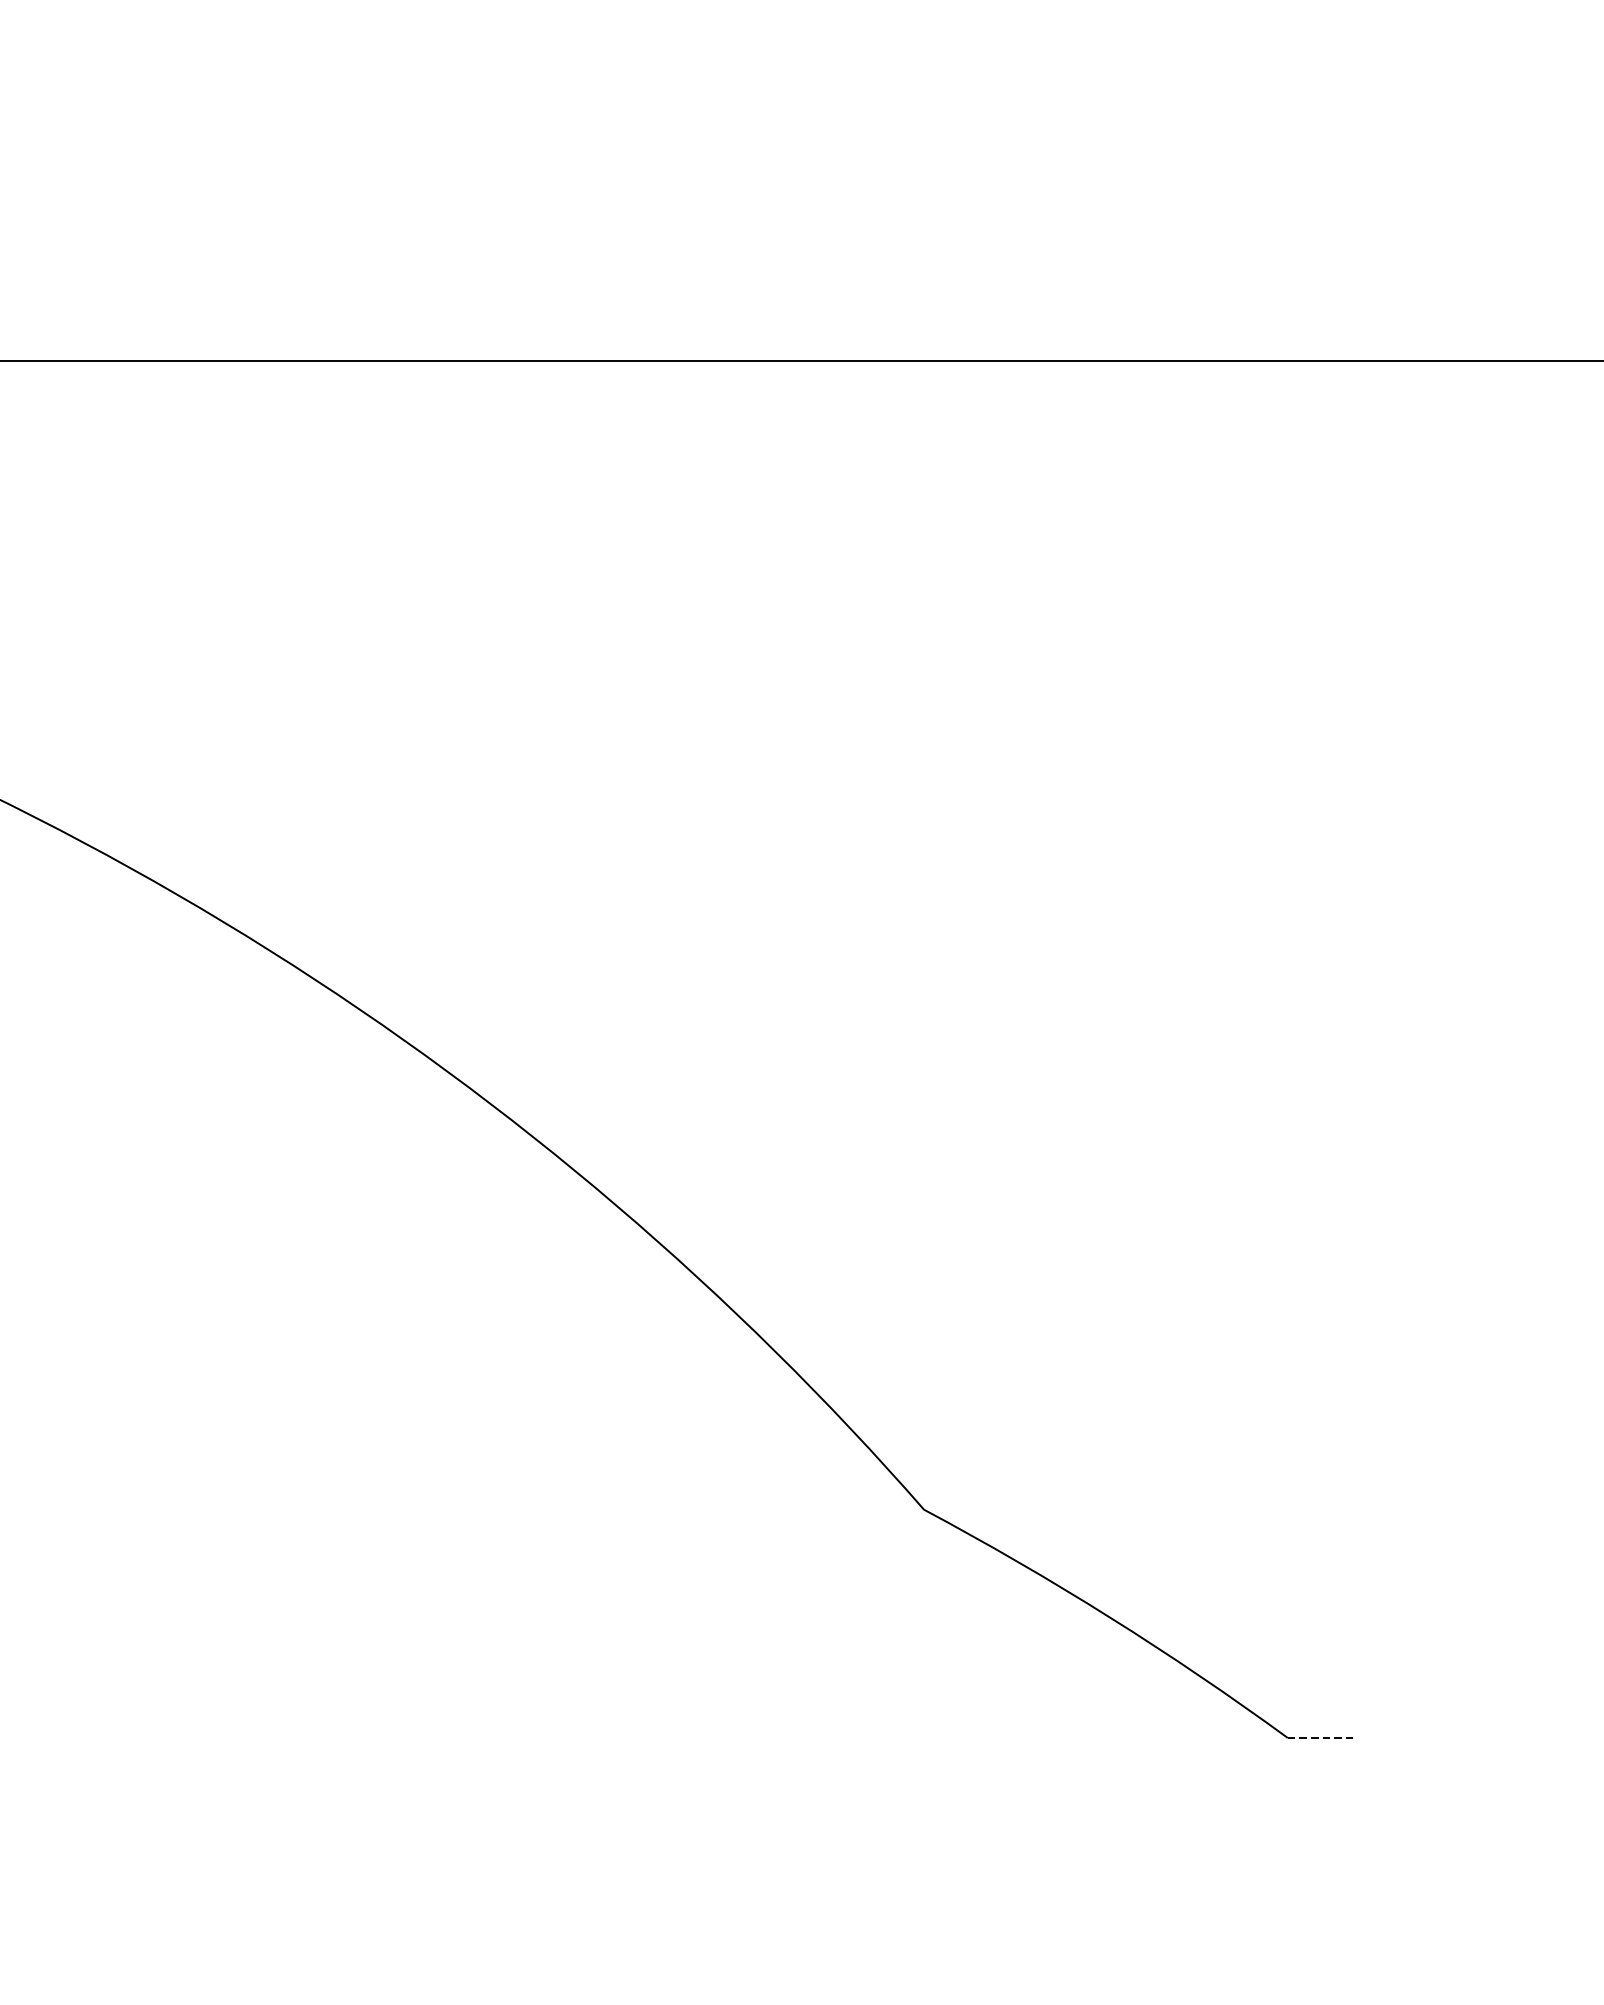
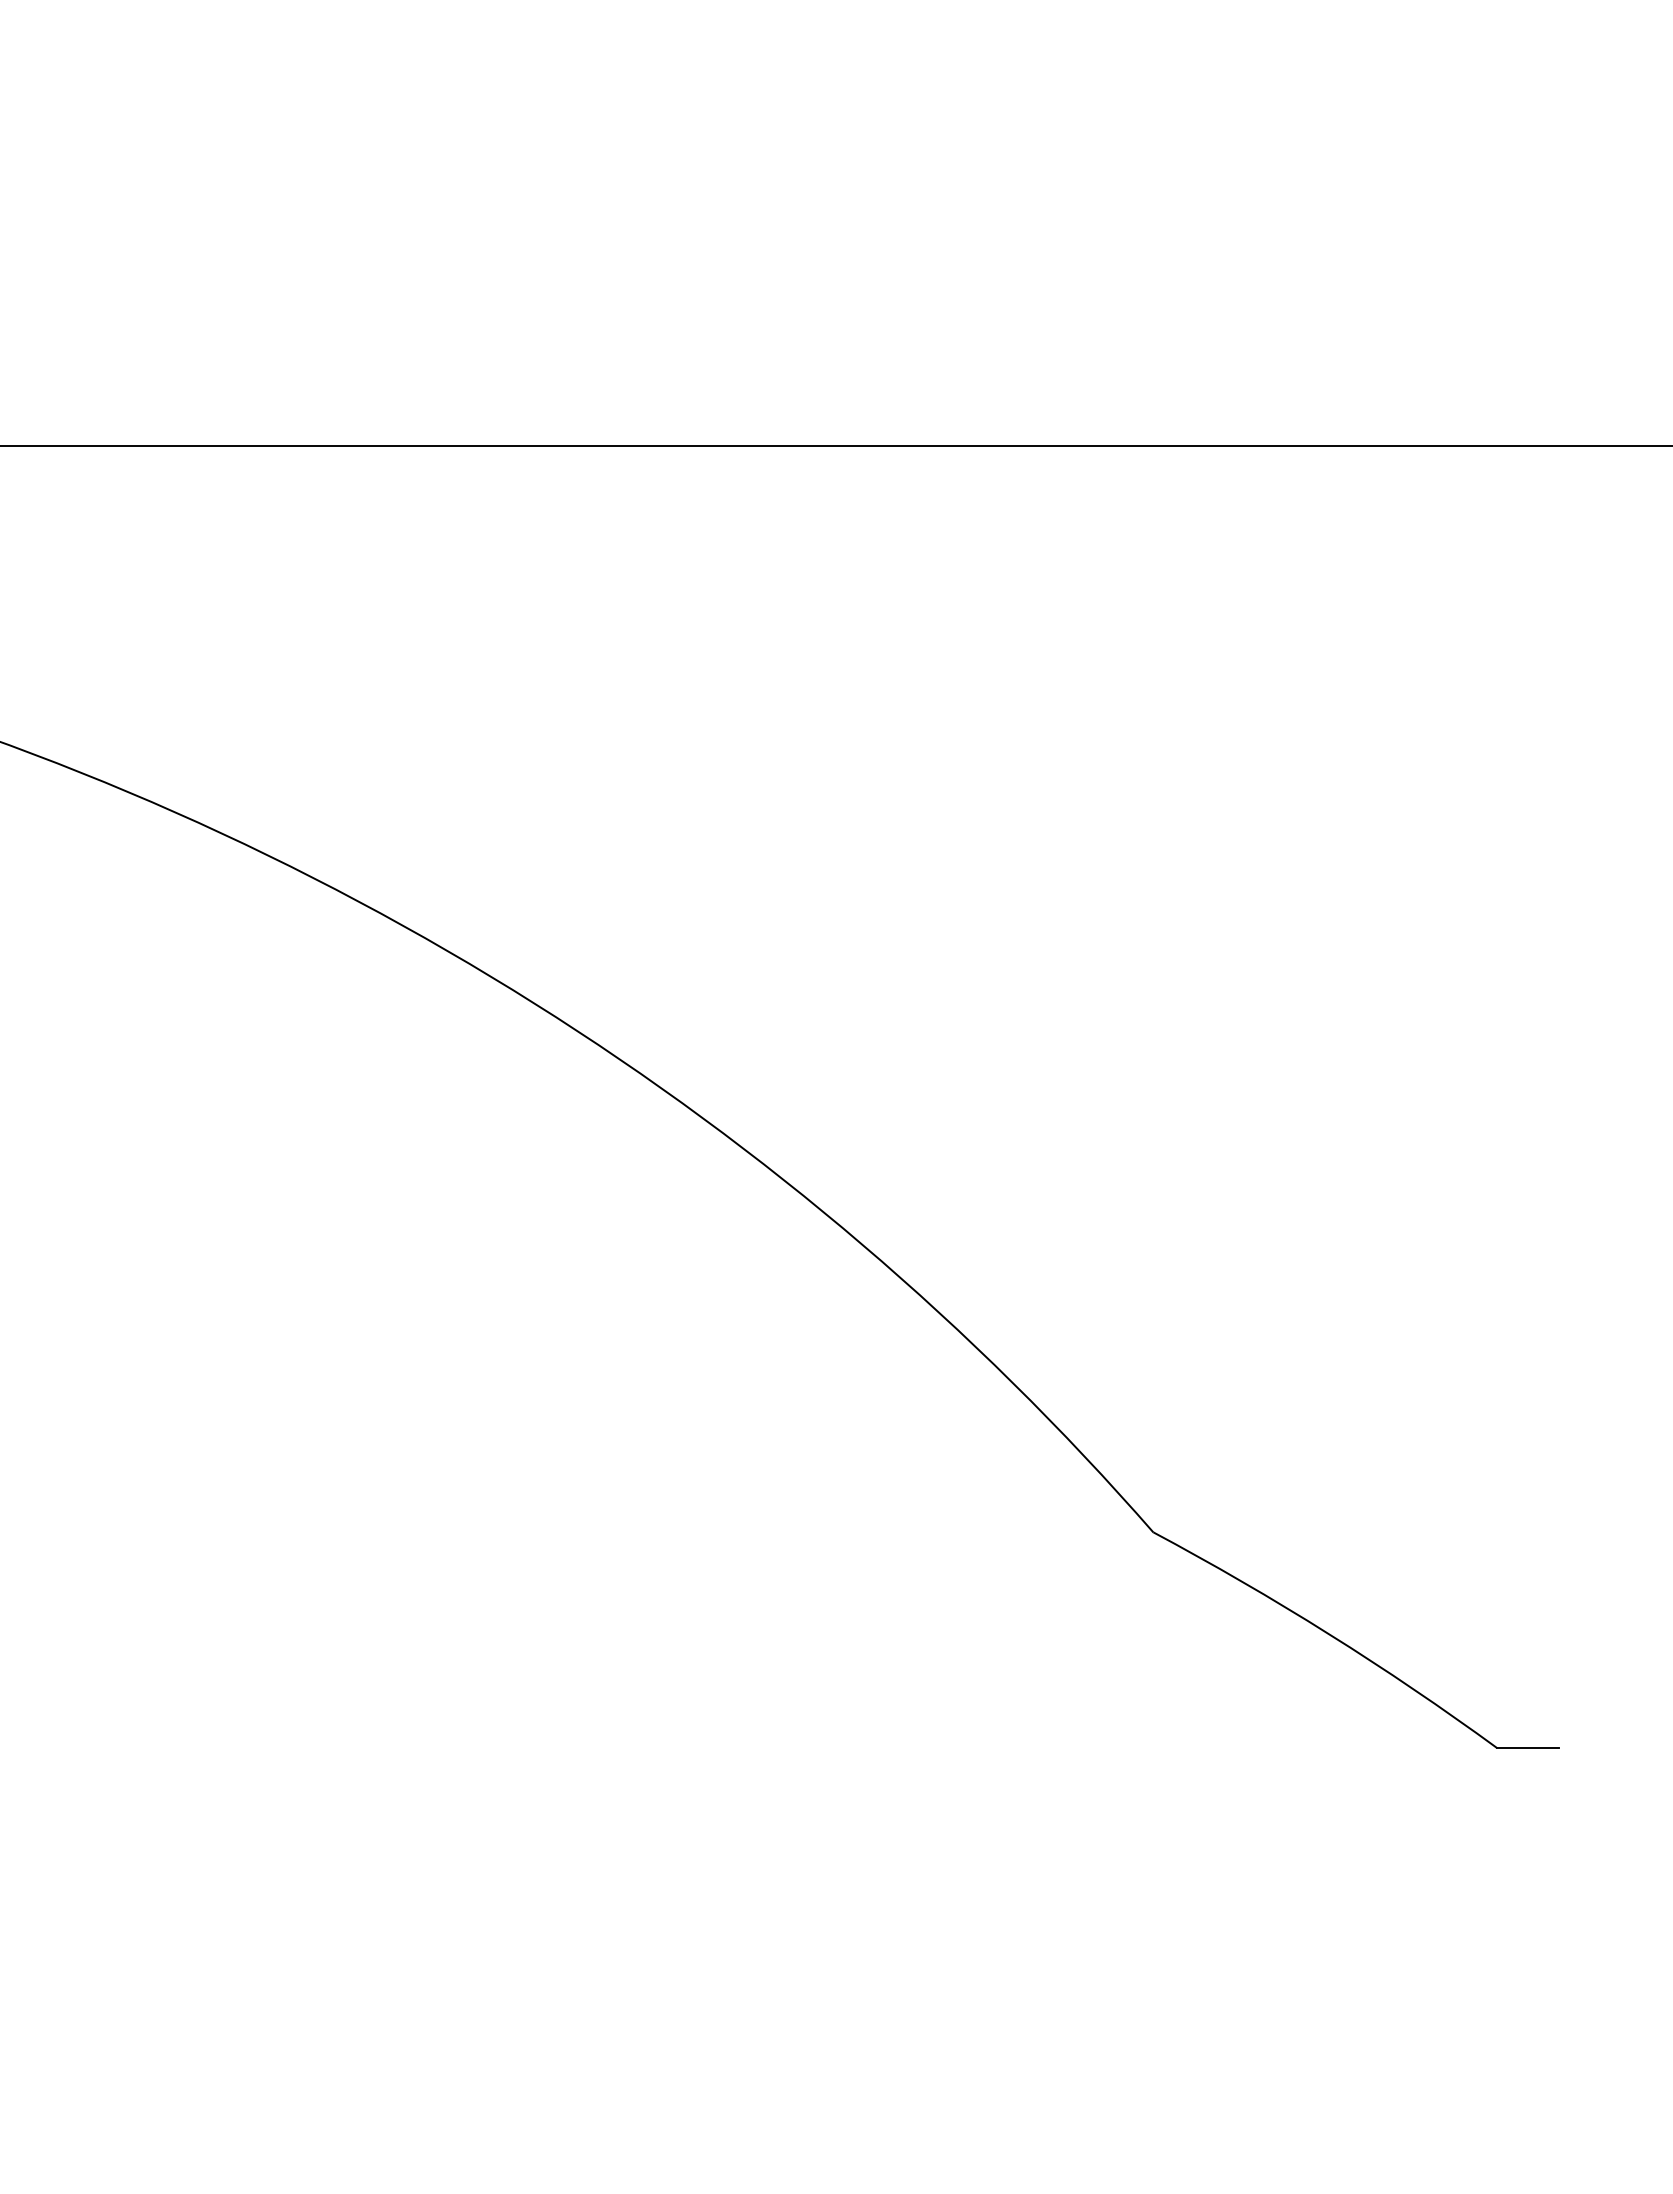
line: (1319, 1738) -> (1527, 1748), dashed -> solid

